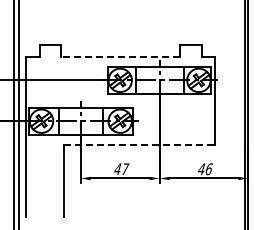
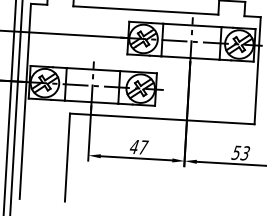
line: (120, 56) -> (145, 9), dashed -> solid
line: (139, 145) -> (162, 119), dashed -> solid
text: (204, 169) -> (239, 153), 46 -> 53

